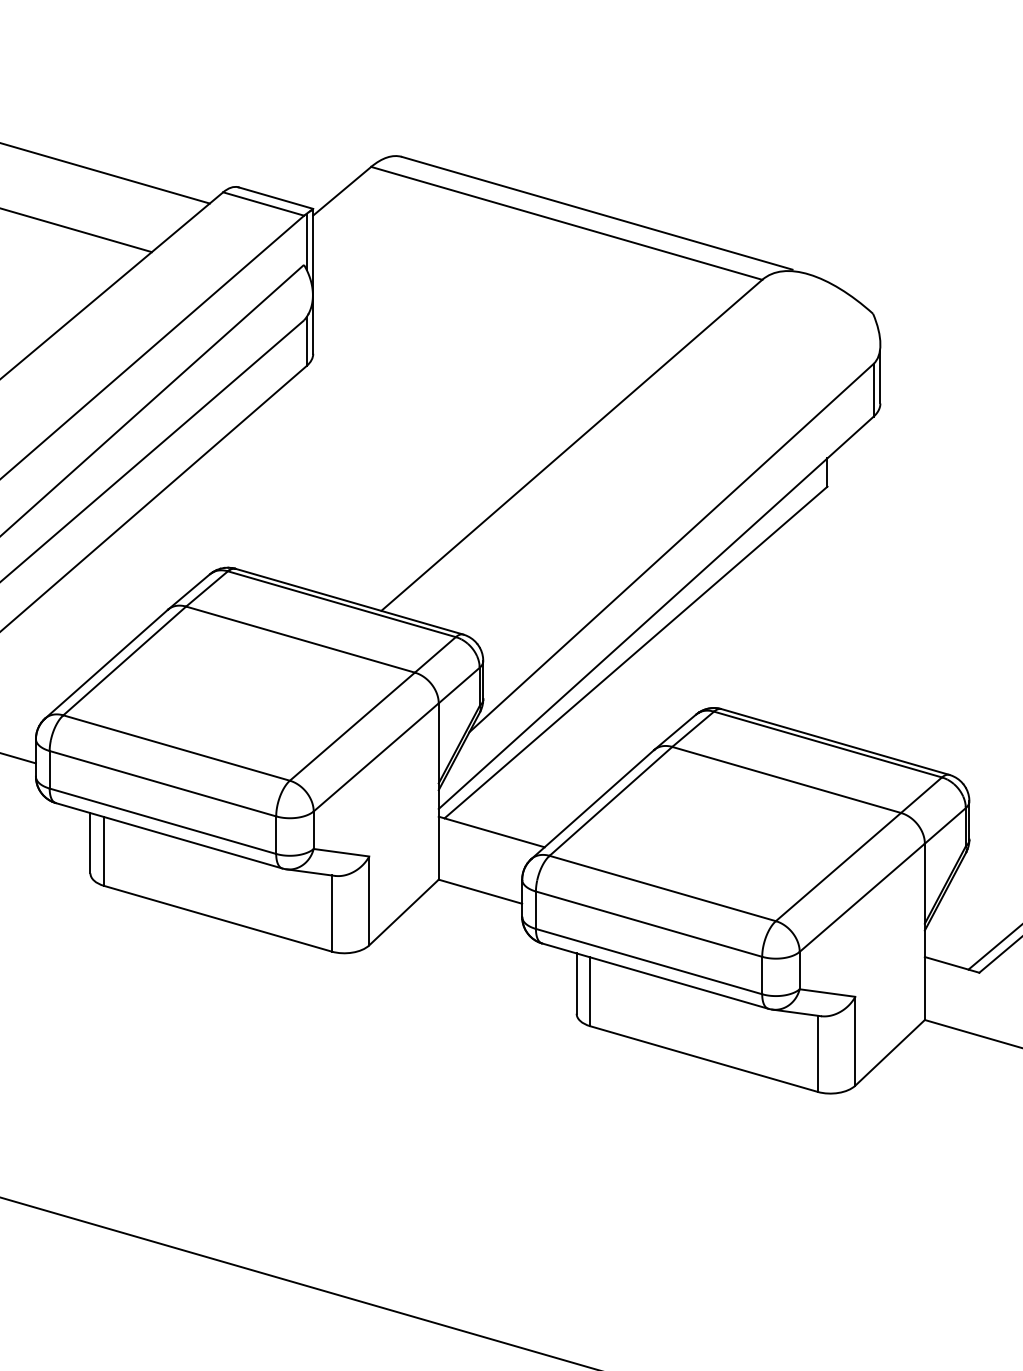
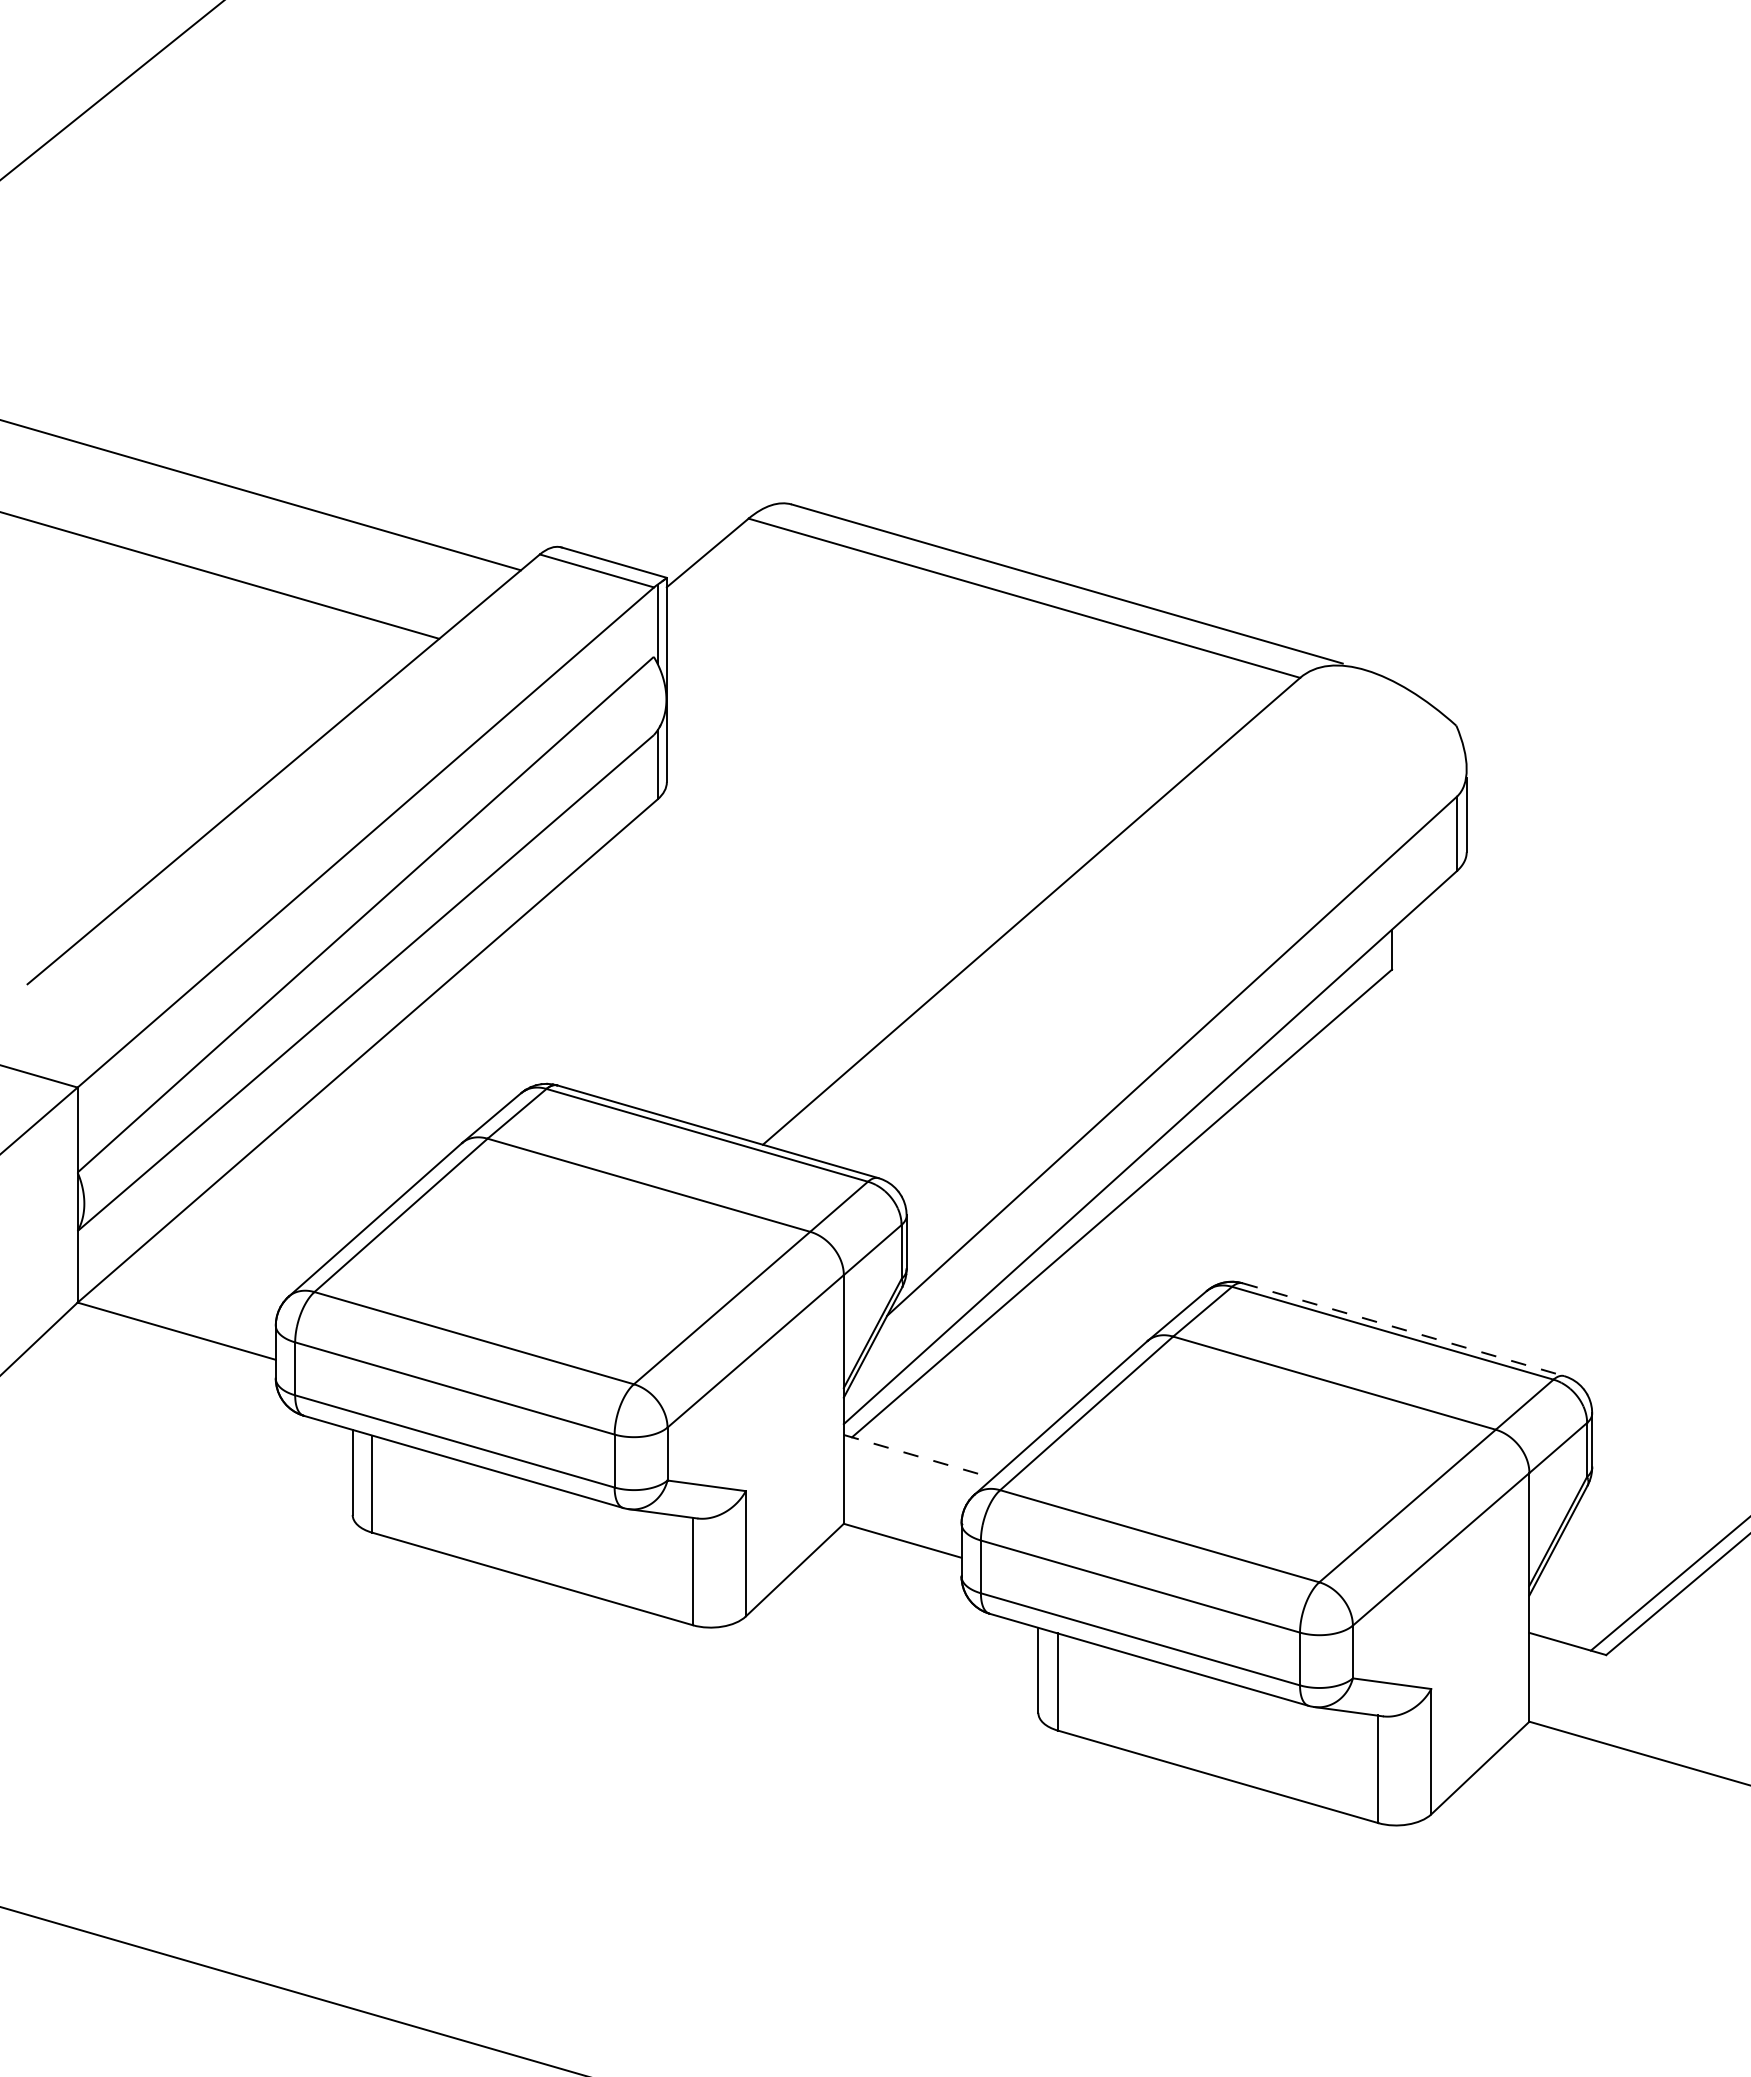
line: (835, 741) -> (1403, 1329), solid -> dashed
line: (491, 831) -> (918, 1456), solid -> dashed

